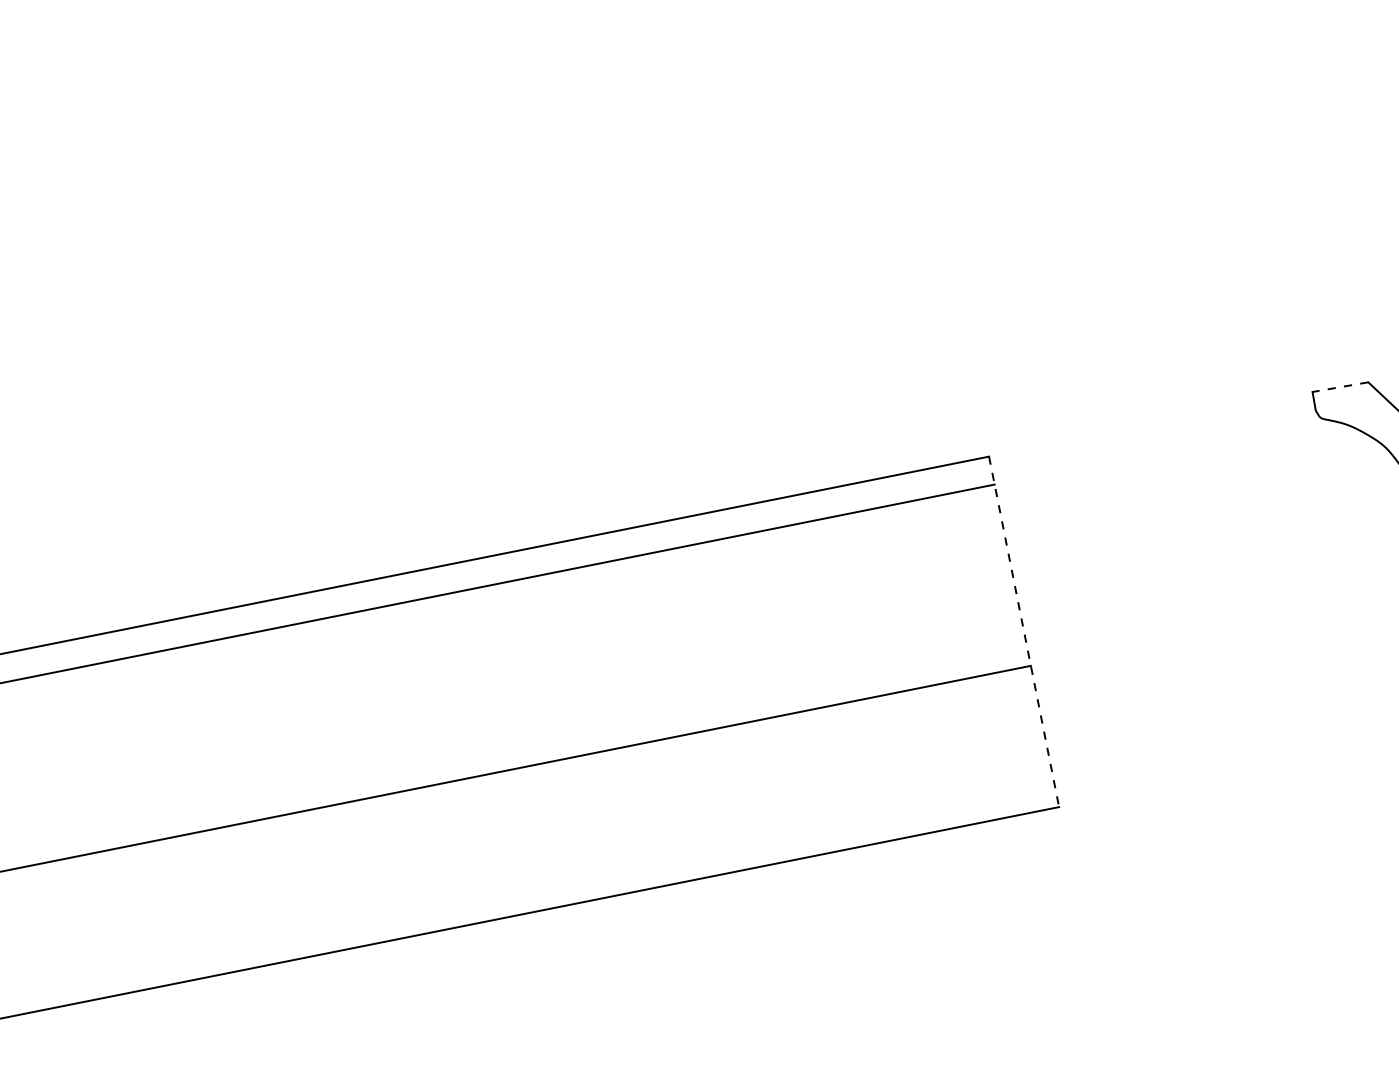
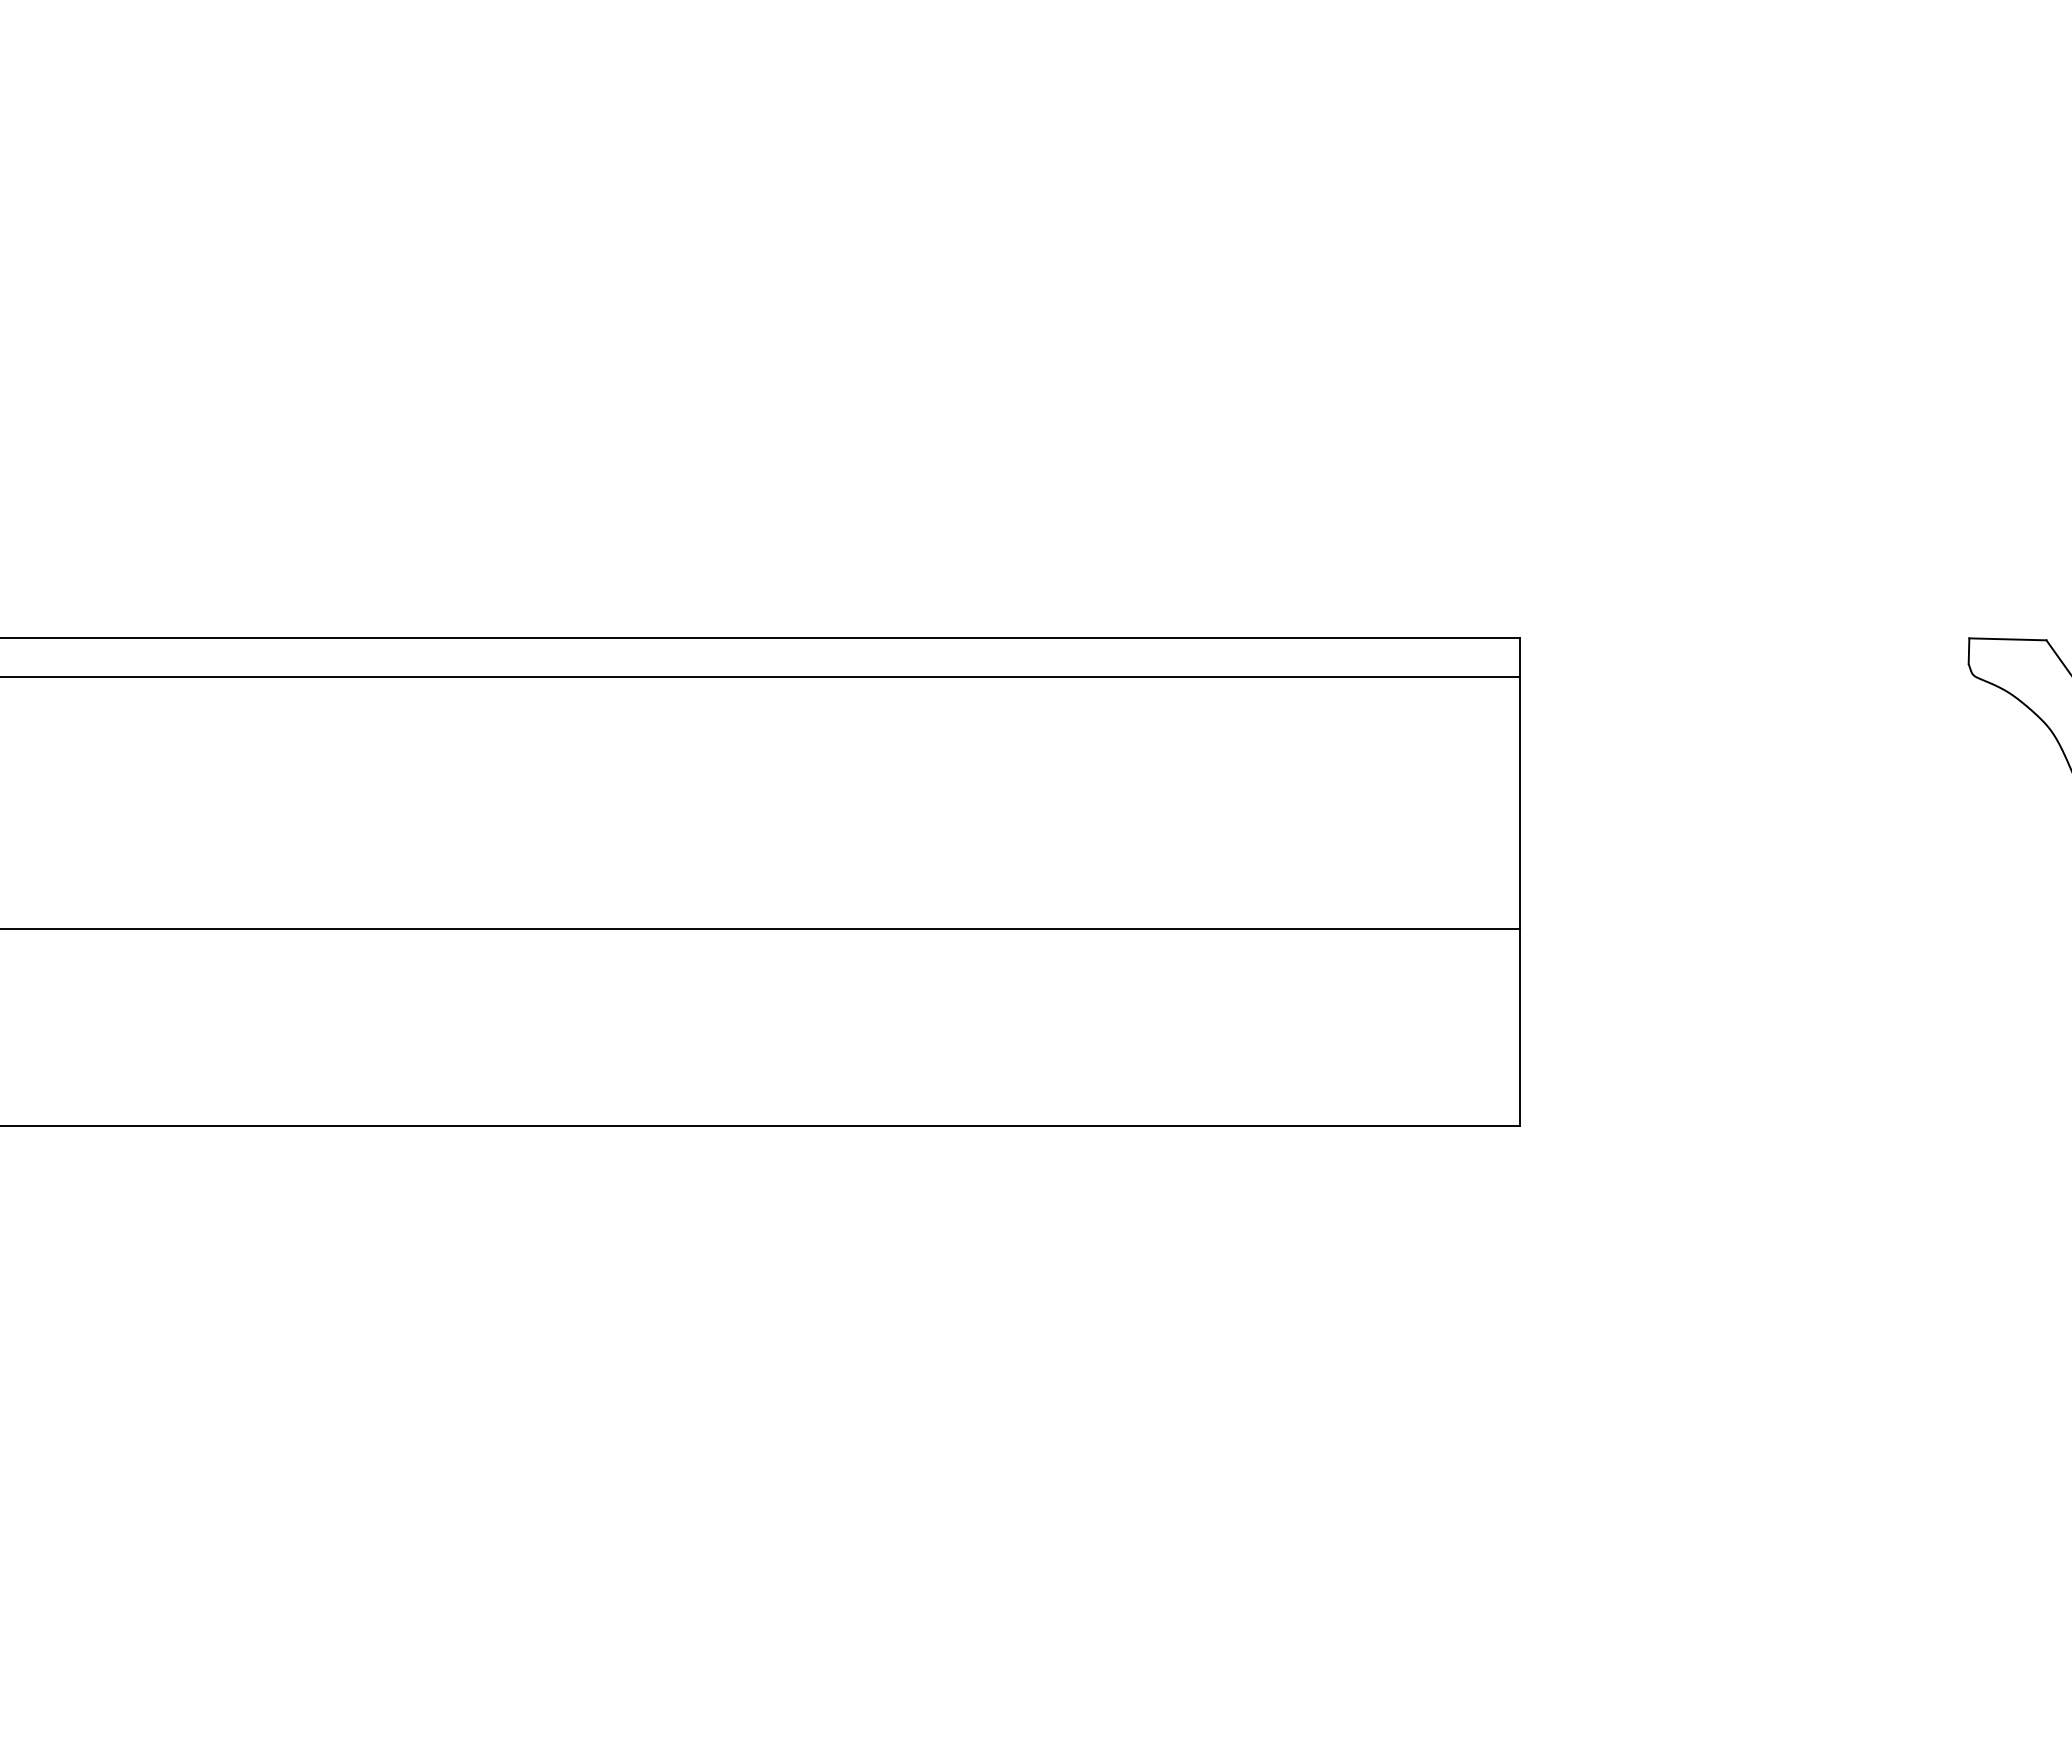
line: (1340, 387) -> (2007, 639), dashed -> solid
line: (1024, 632) -> (1519, 882), dashed -> solid

